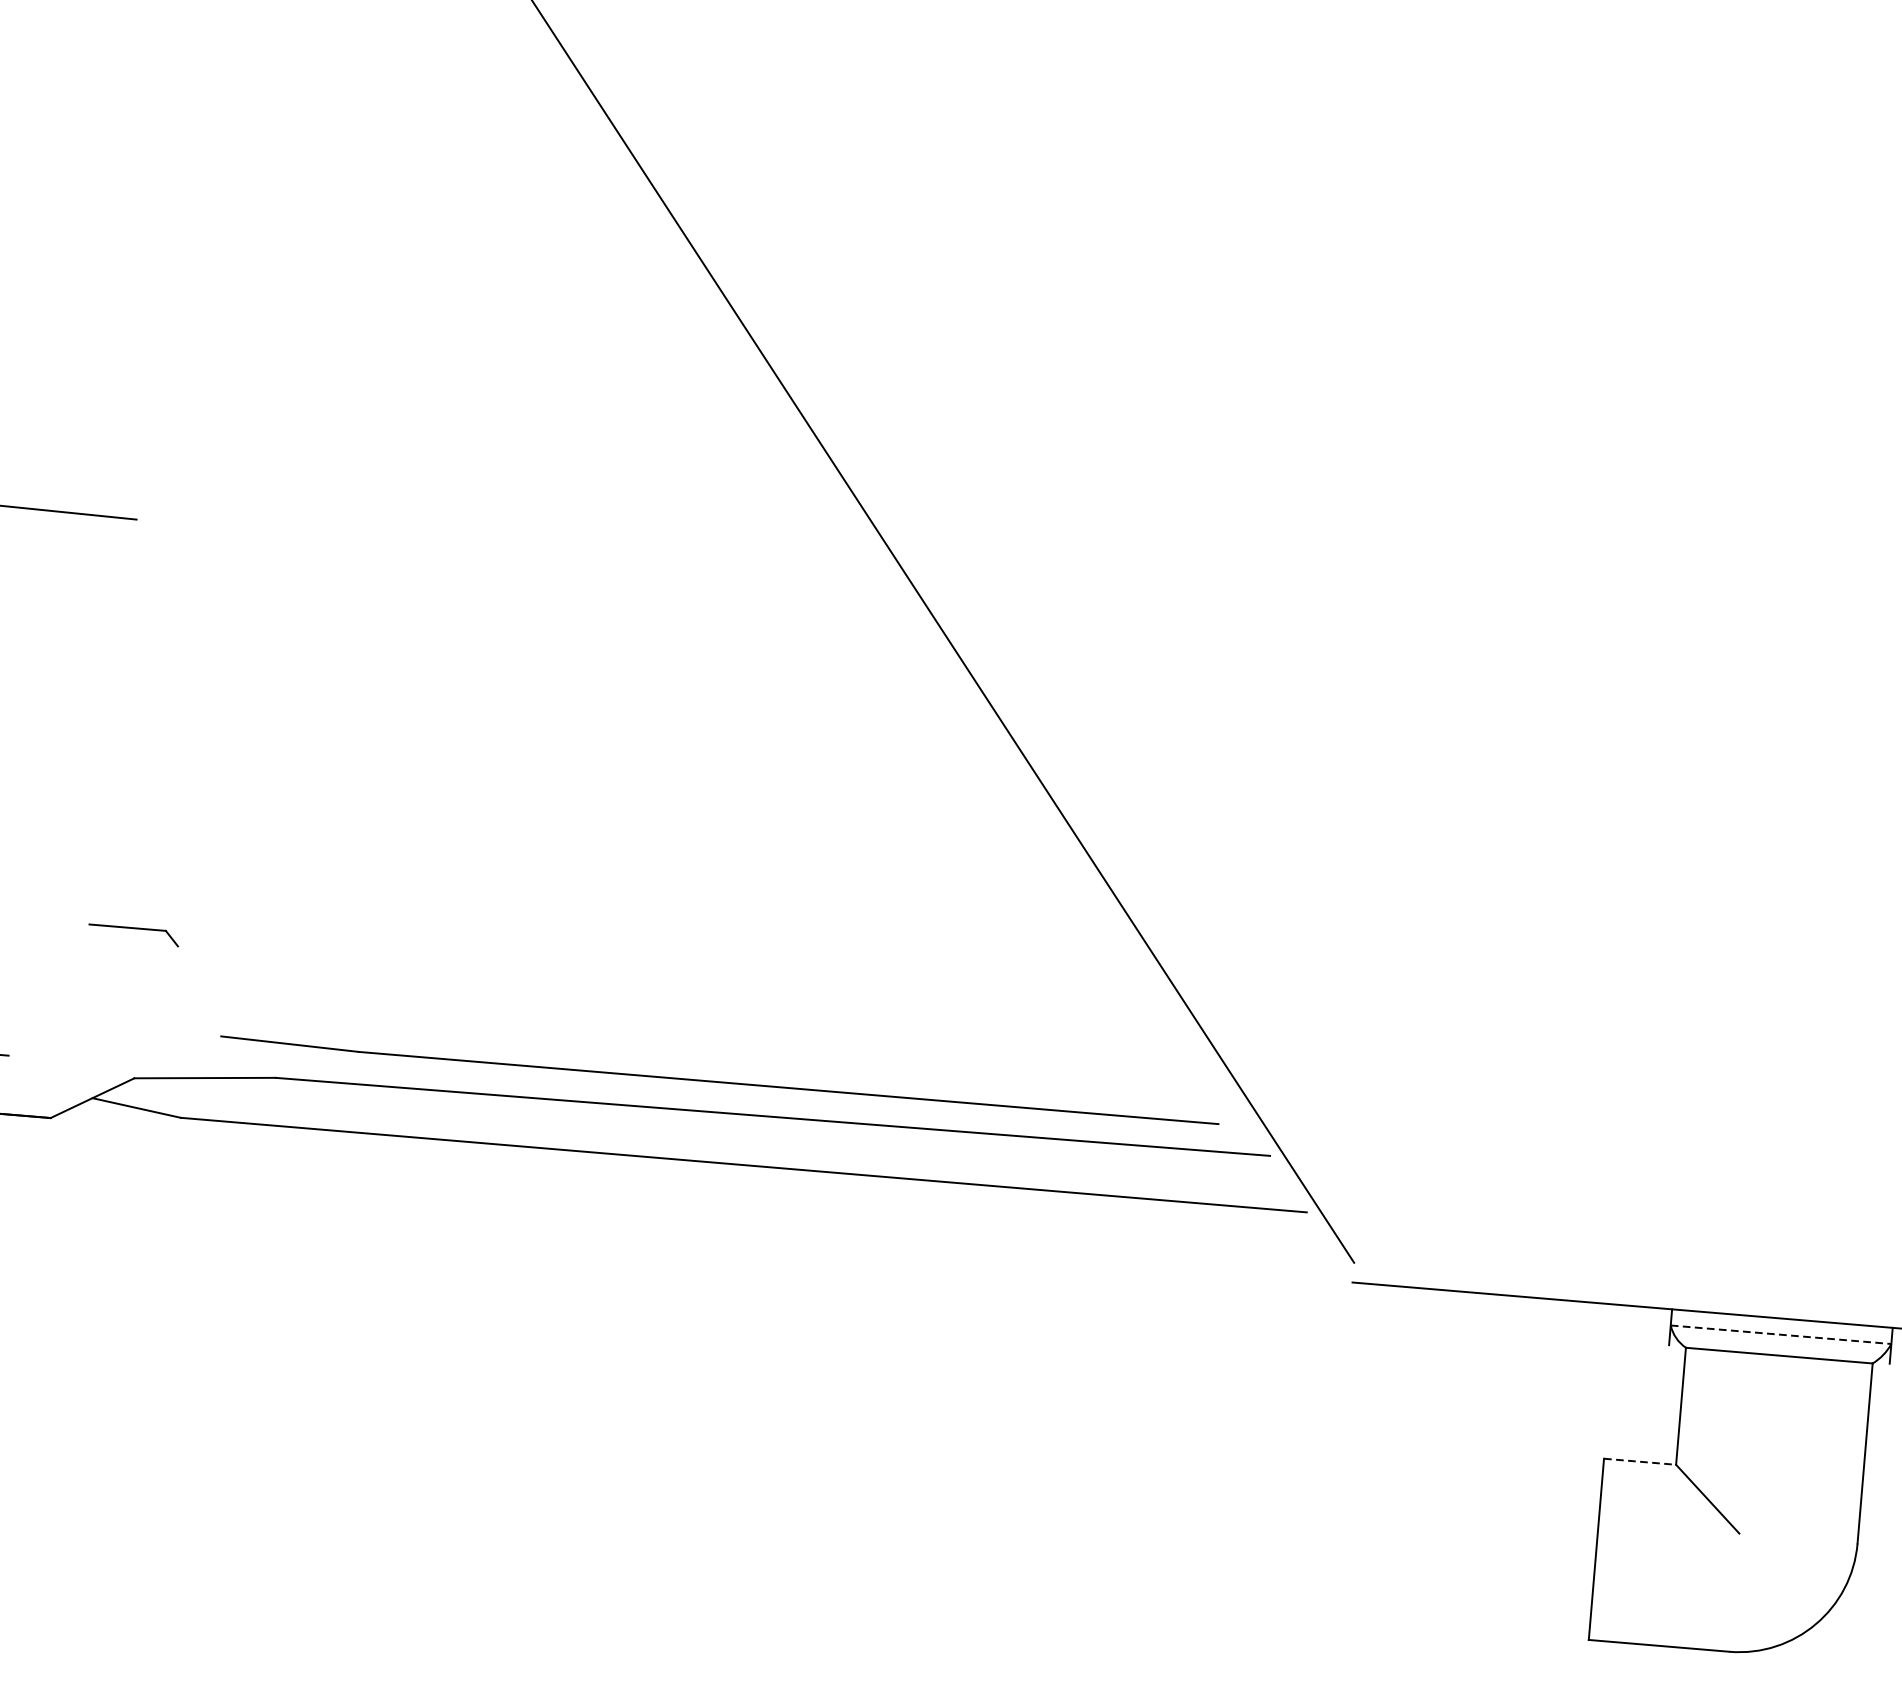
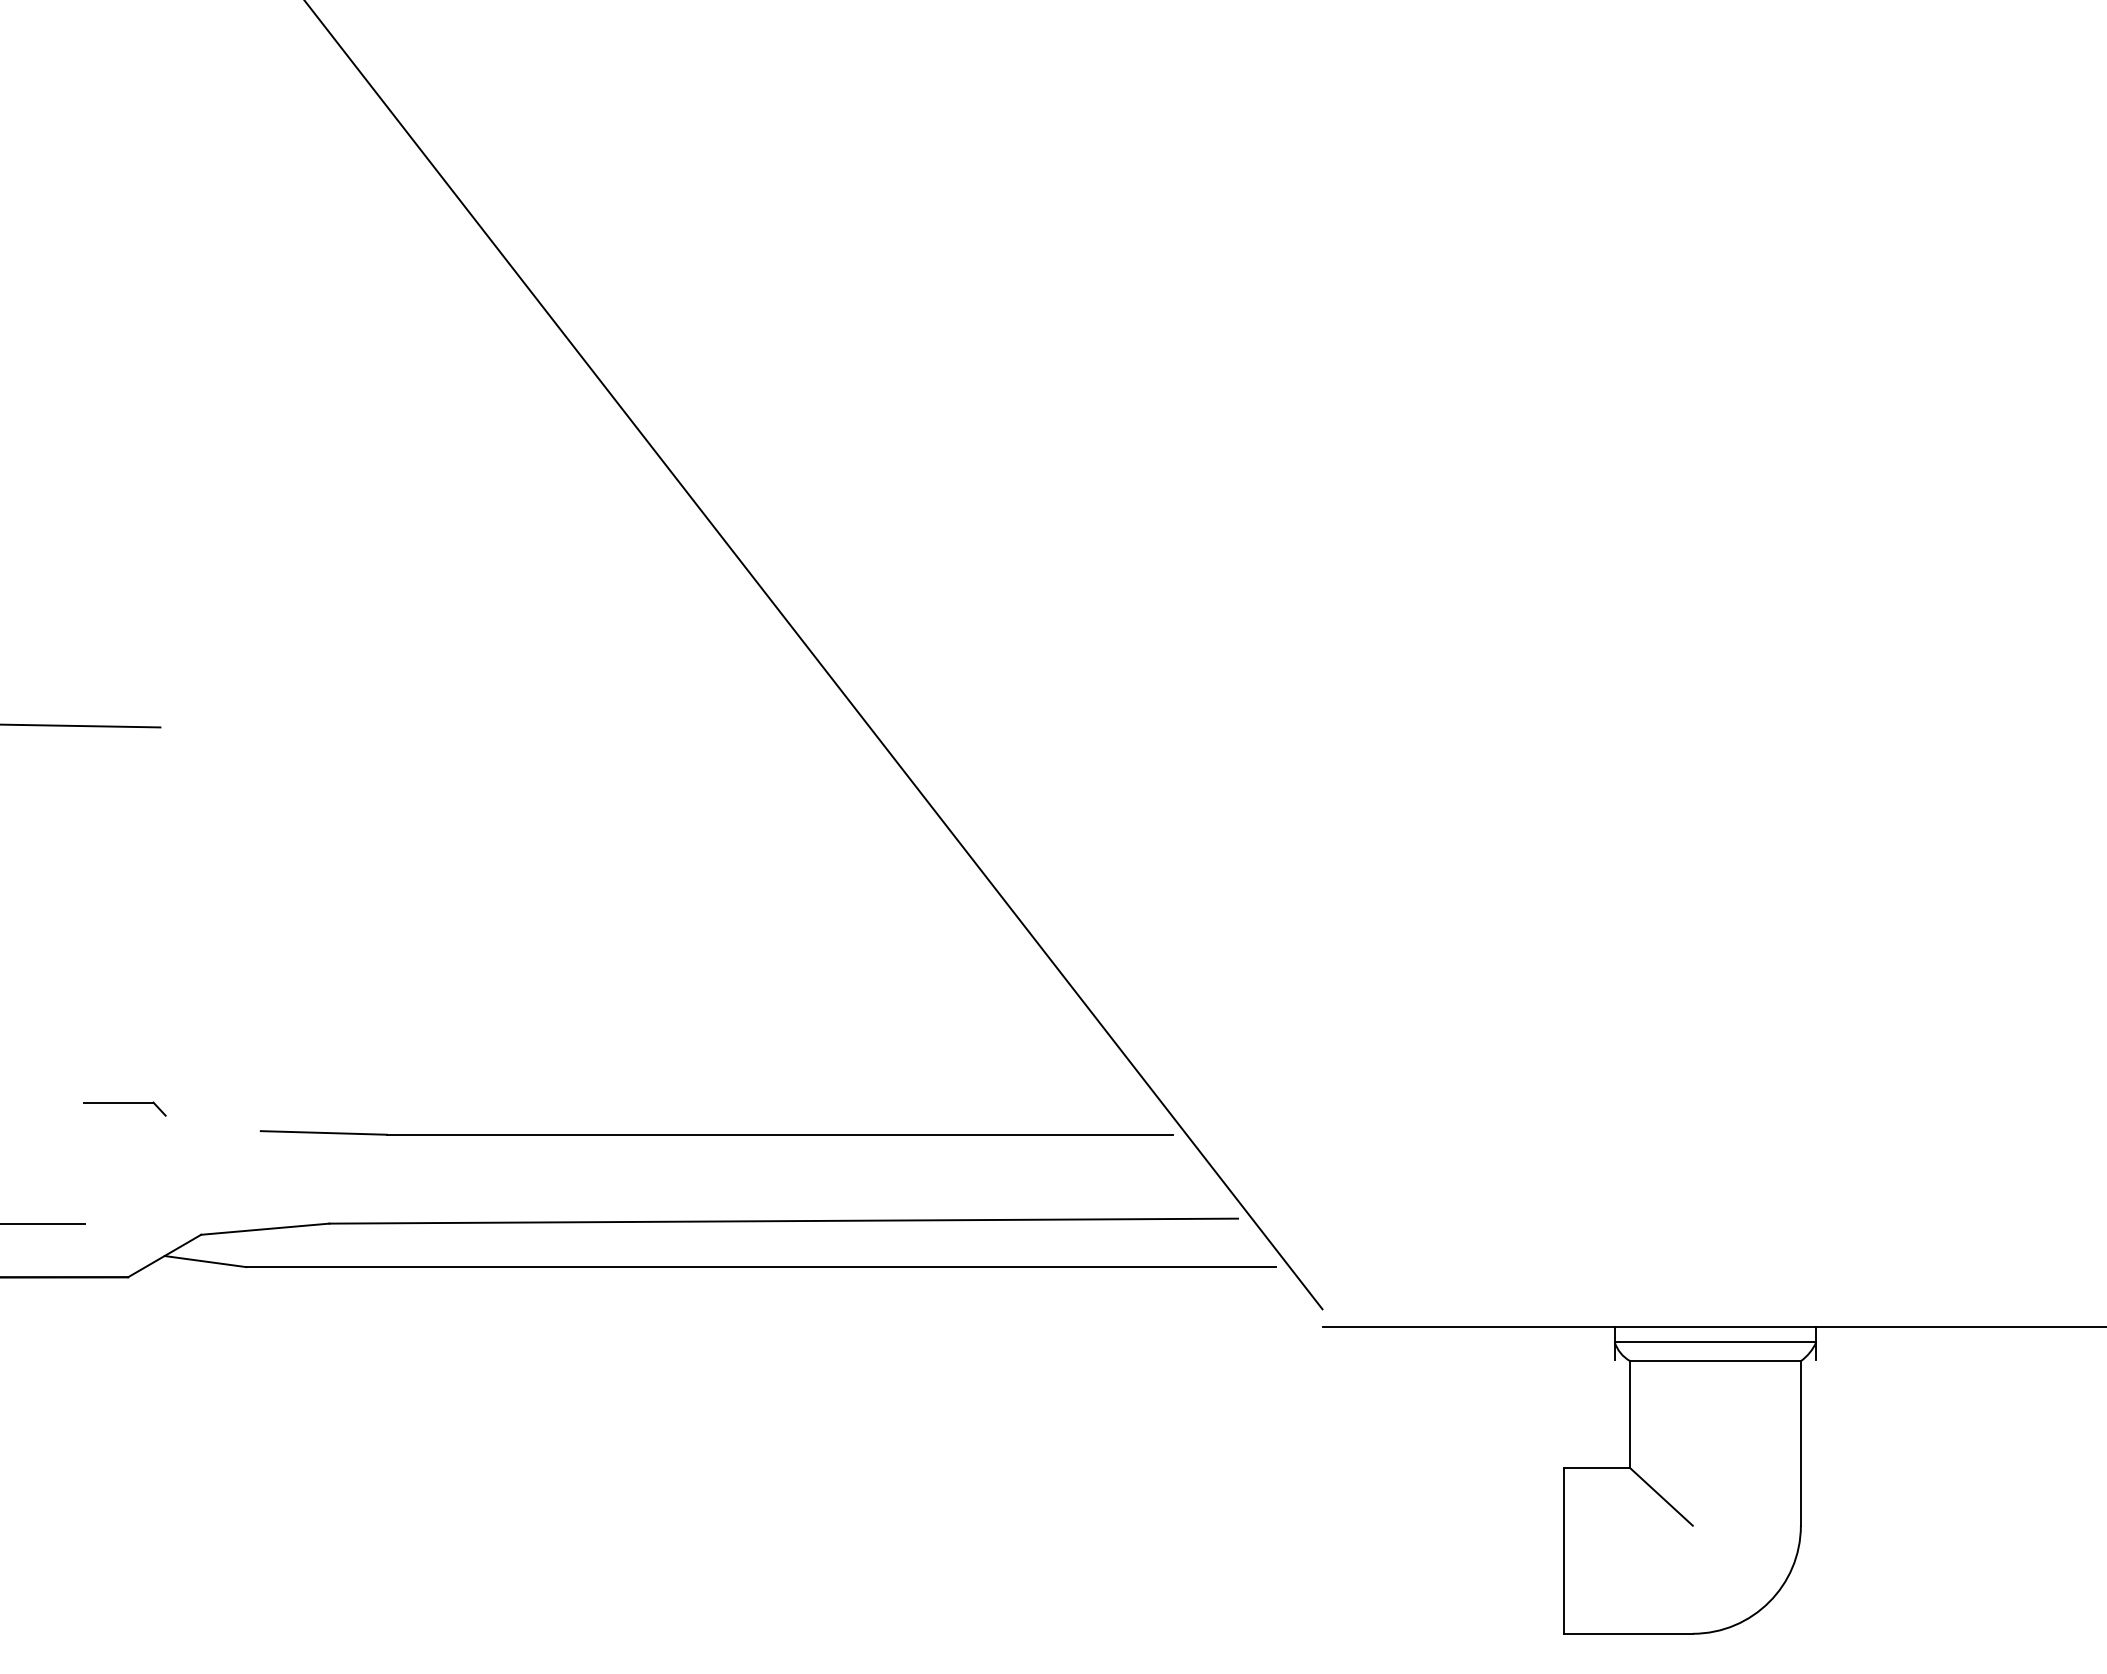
part: (133, 934) -> (124, 1108), moved
part: (719, 1079) -> (716, 1132), moved
line: (1780, 1335) -> (1715, 1342), dashed -> solid
line: (1640, 1462) -> (1597, 1468), dashed -> solid

